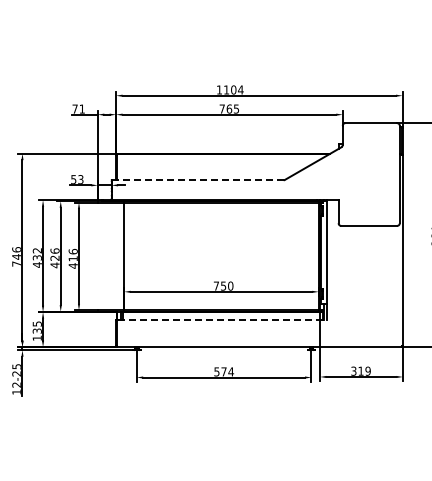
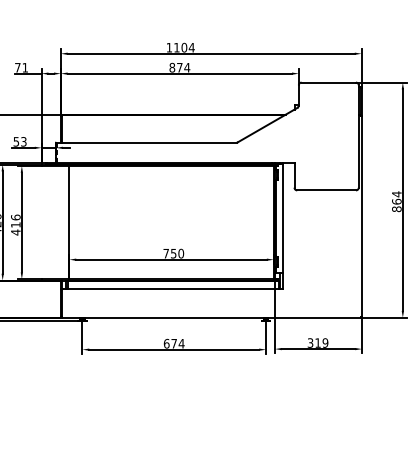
text: (229, 108) -> (179, 67), 765 -> 874
line: (197, 180) -> (146, 142), dashed -> solid
line: (222, 320) -> (172, 289), dashed -> solid
text: (216, 371) -> (166, 343), 574 -> 674

